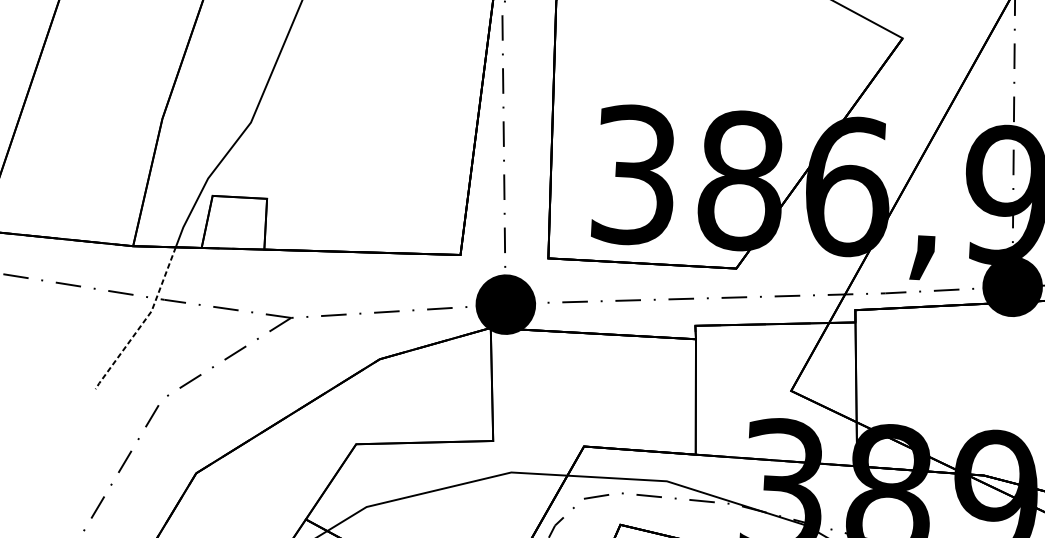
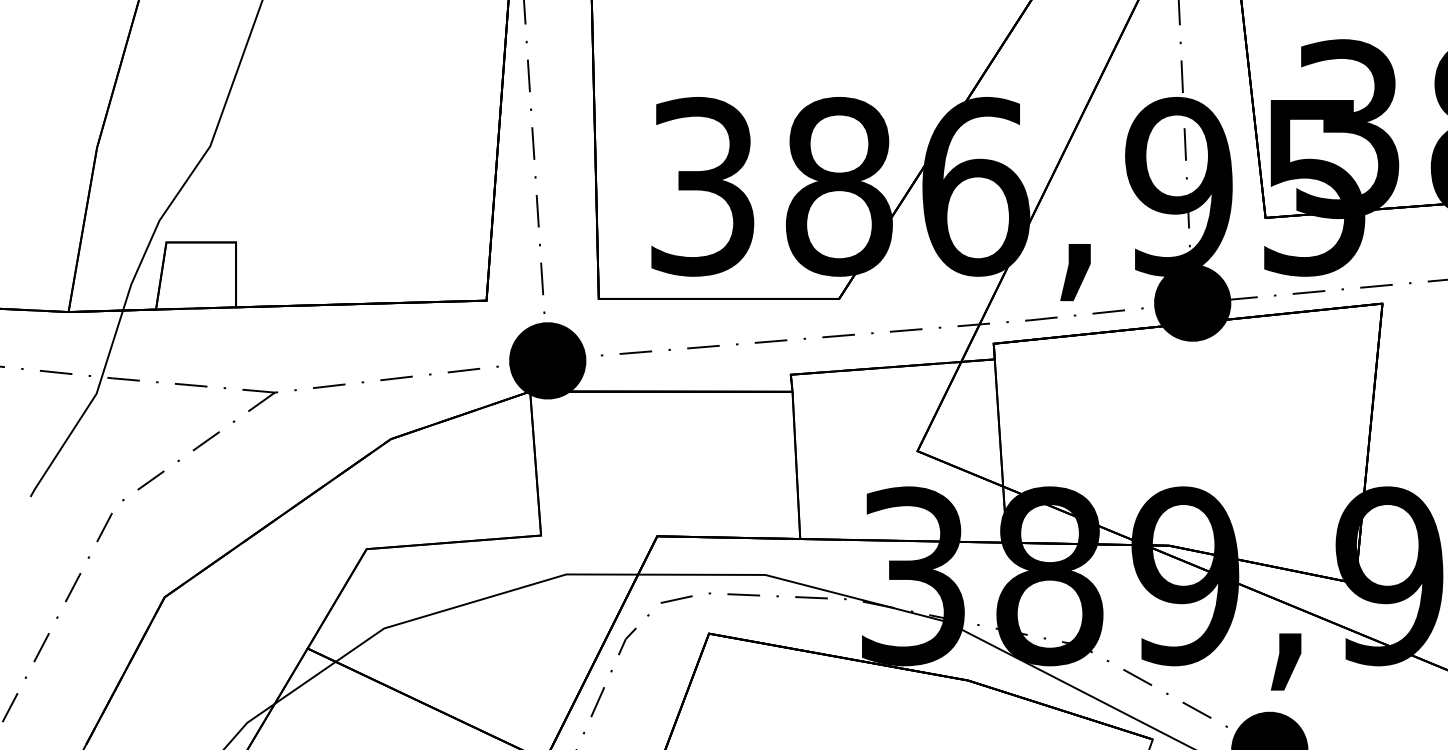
line: (143, 322) -> (86, 408), dashed -> solid

